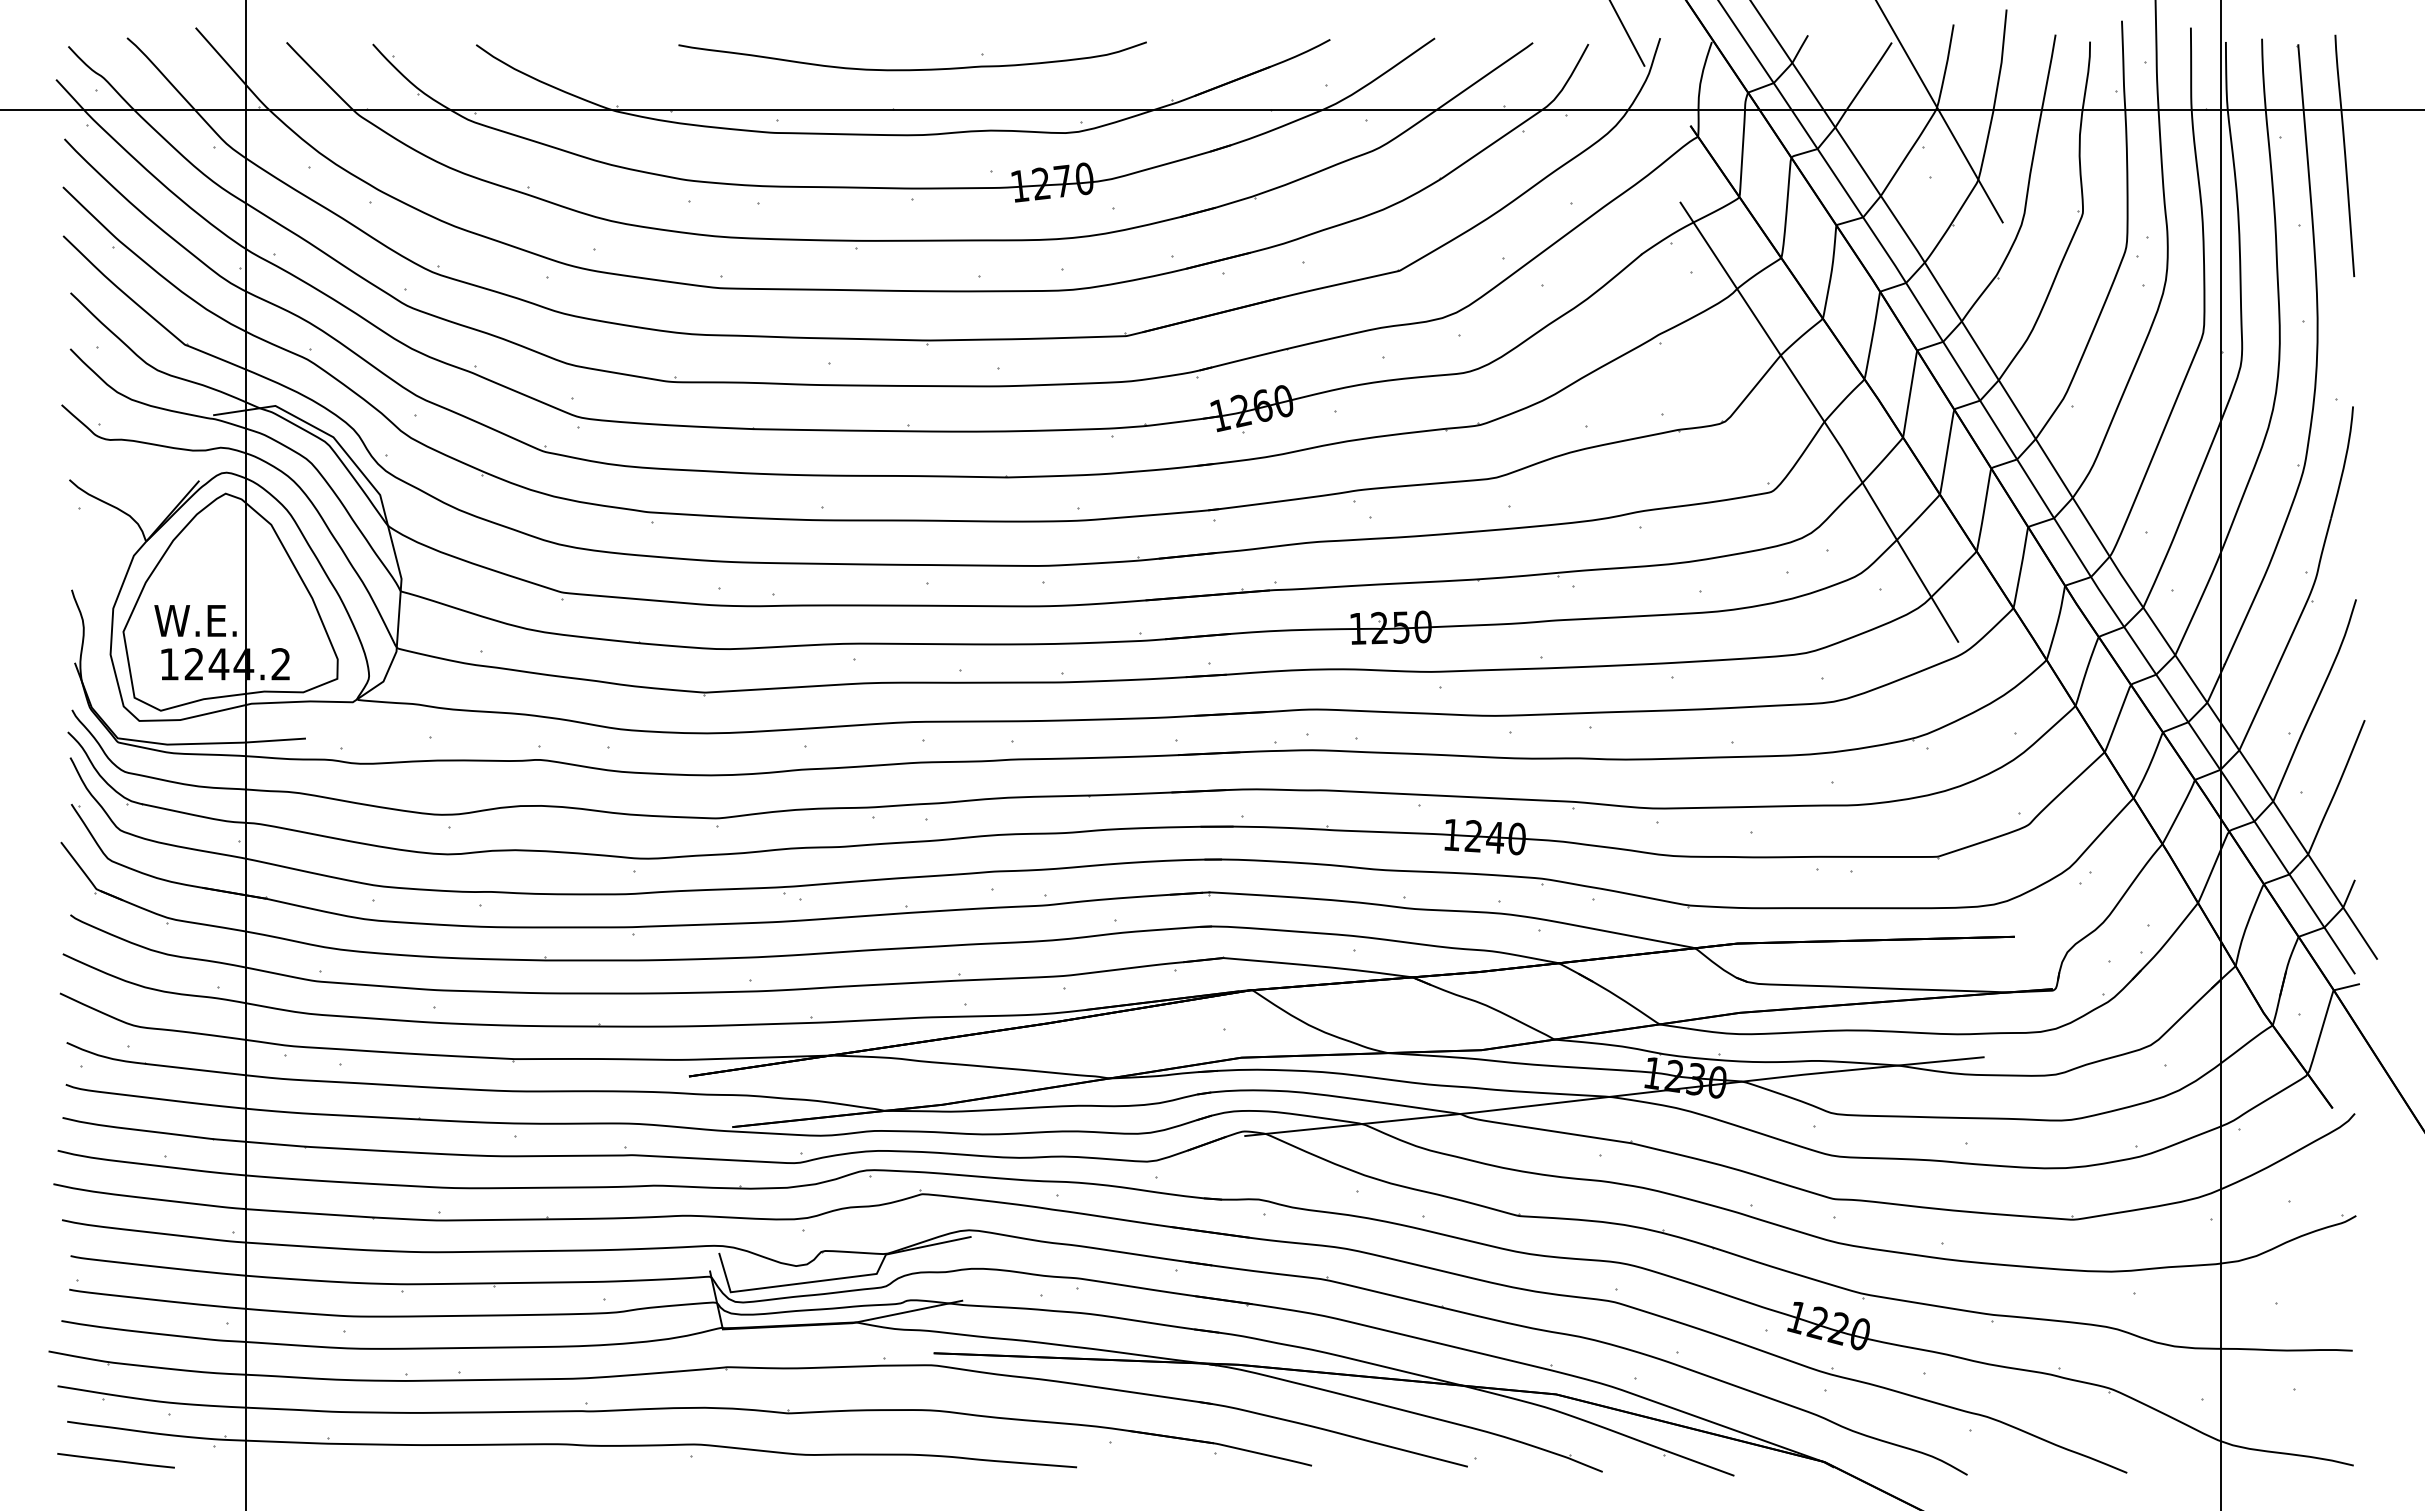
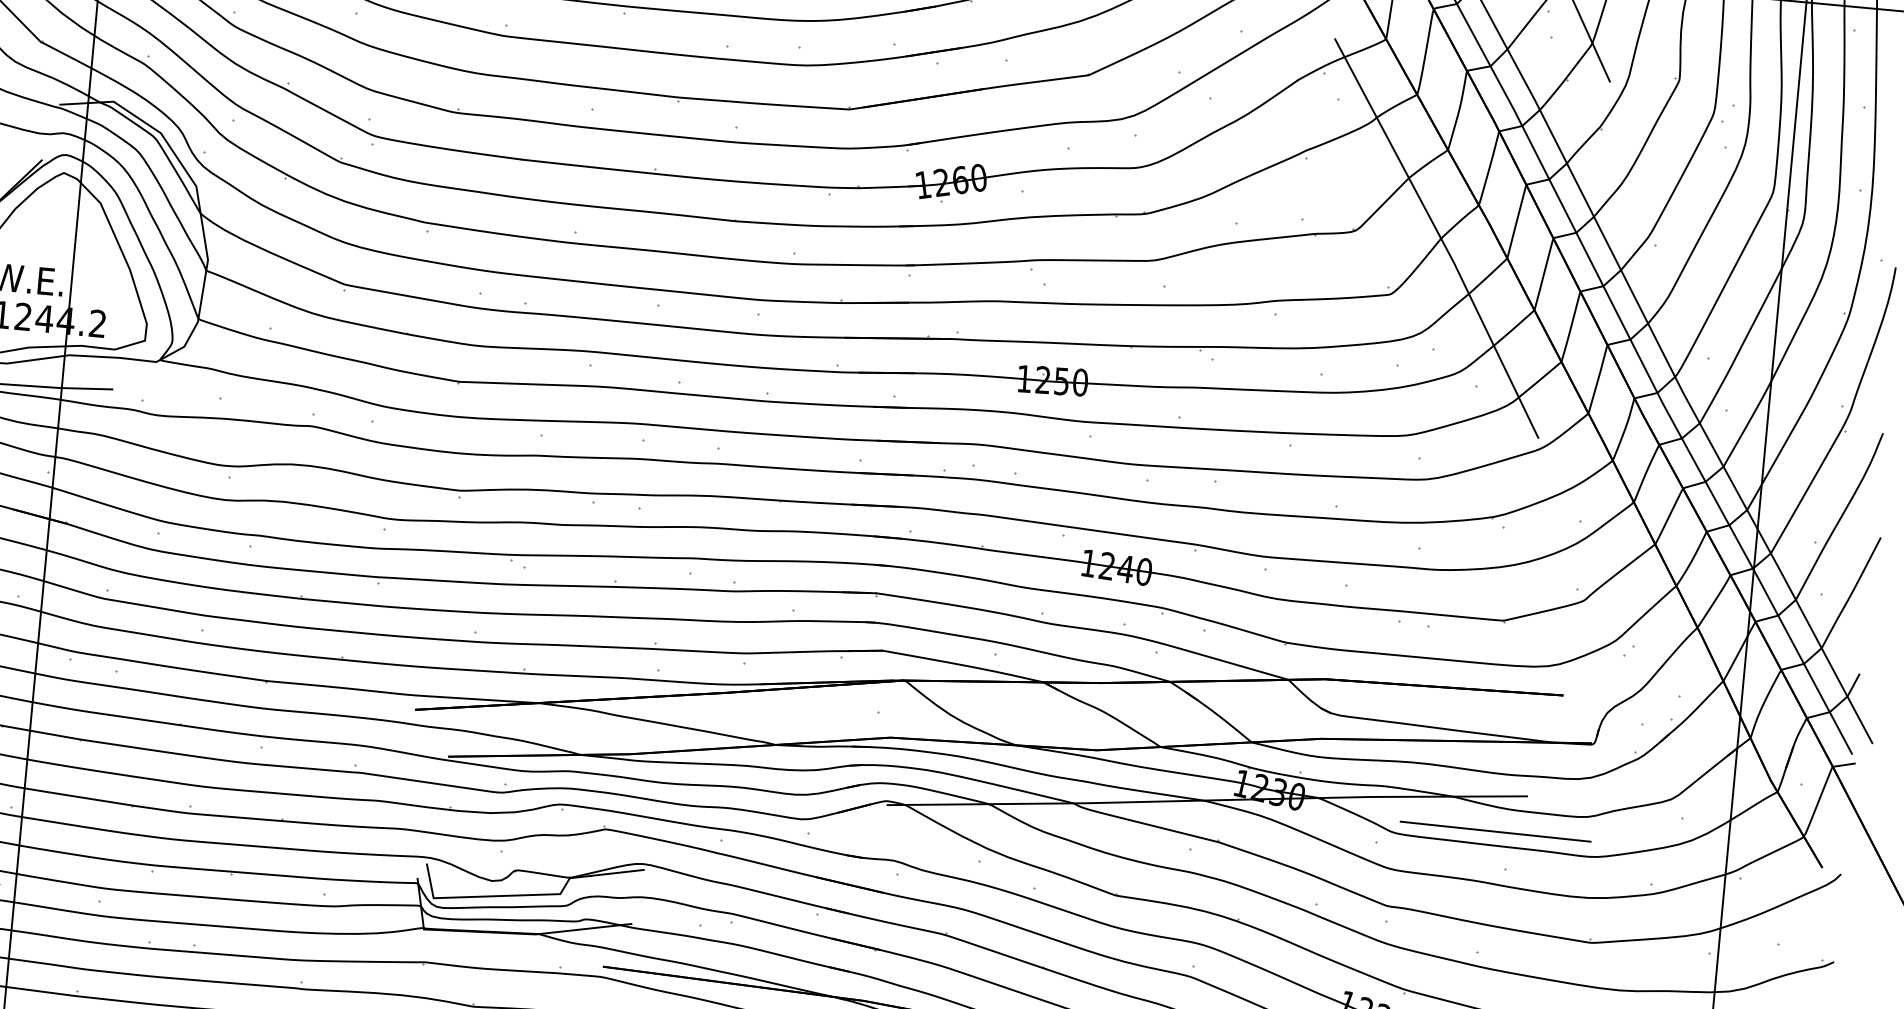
line: (1950, 1101) -> (1495, 831), added

